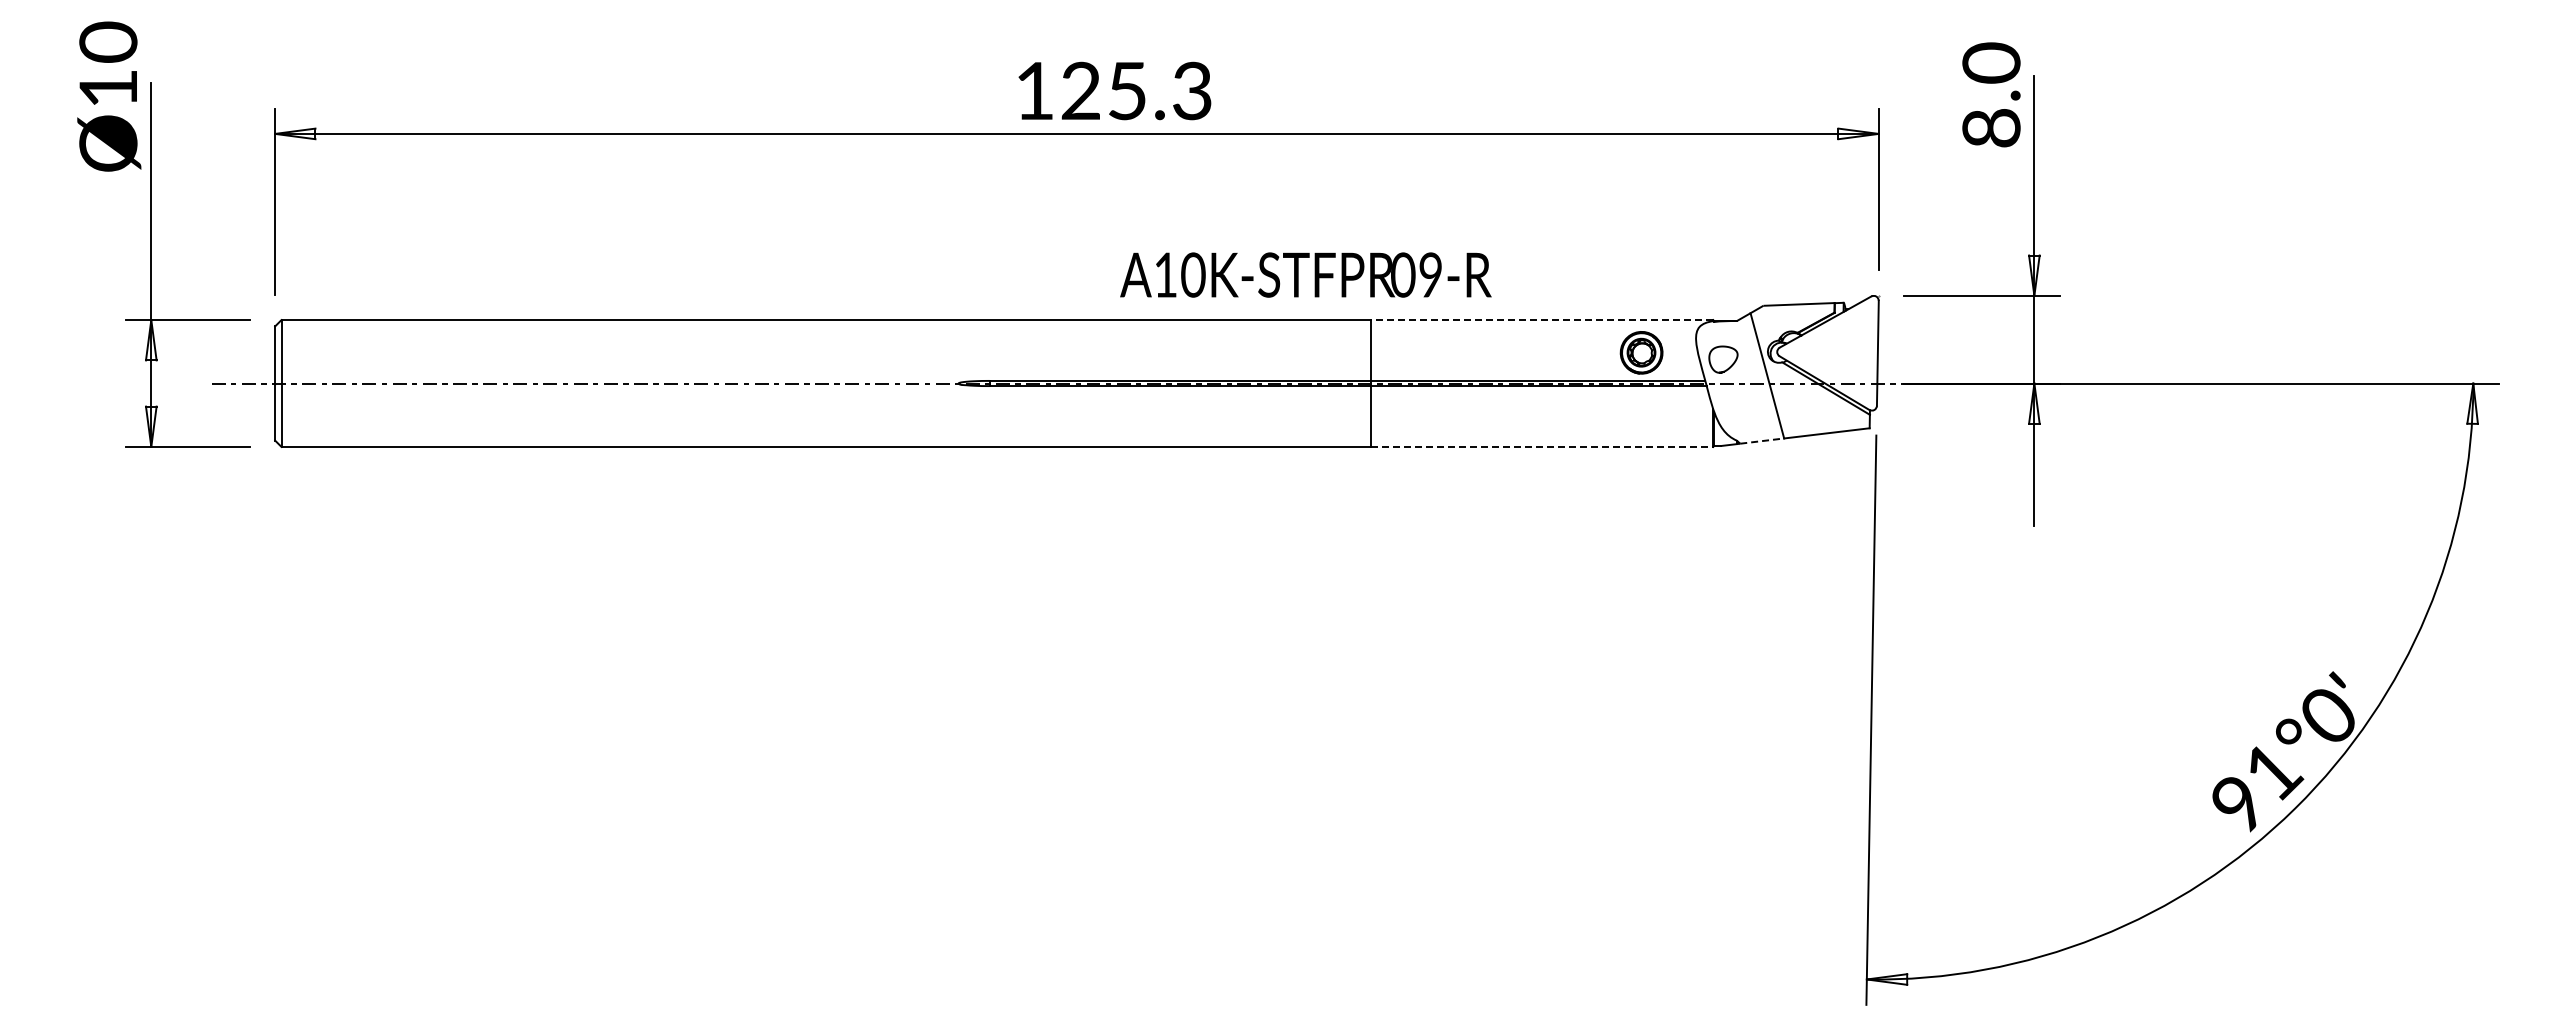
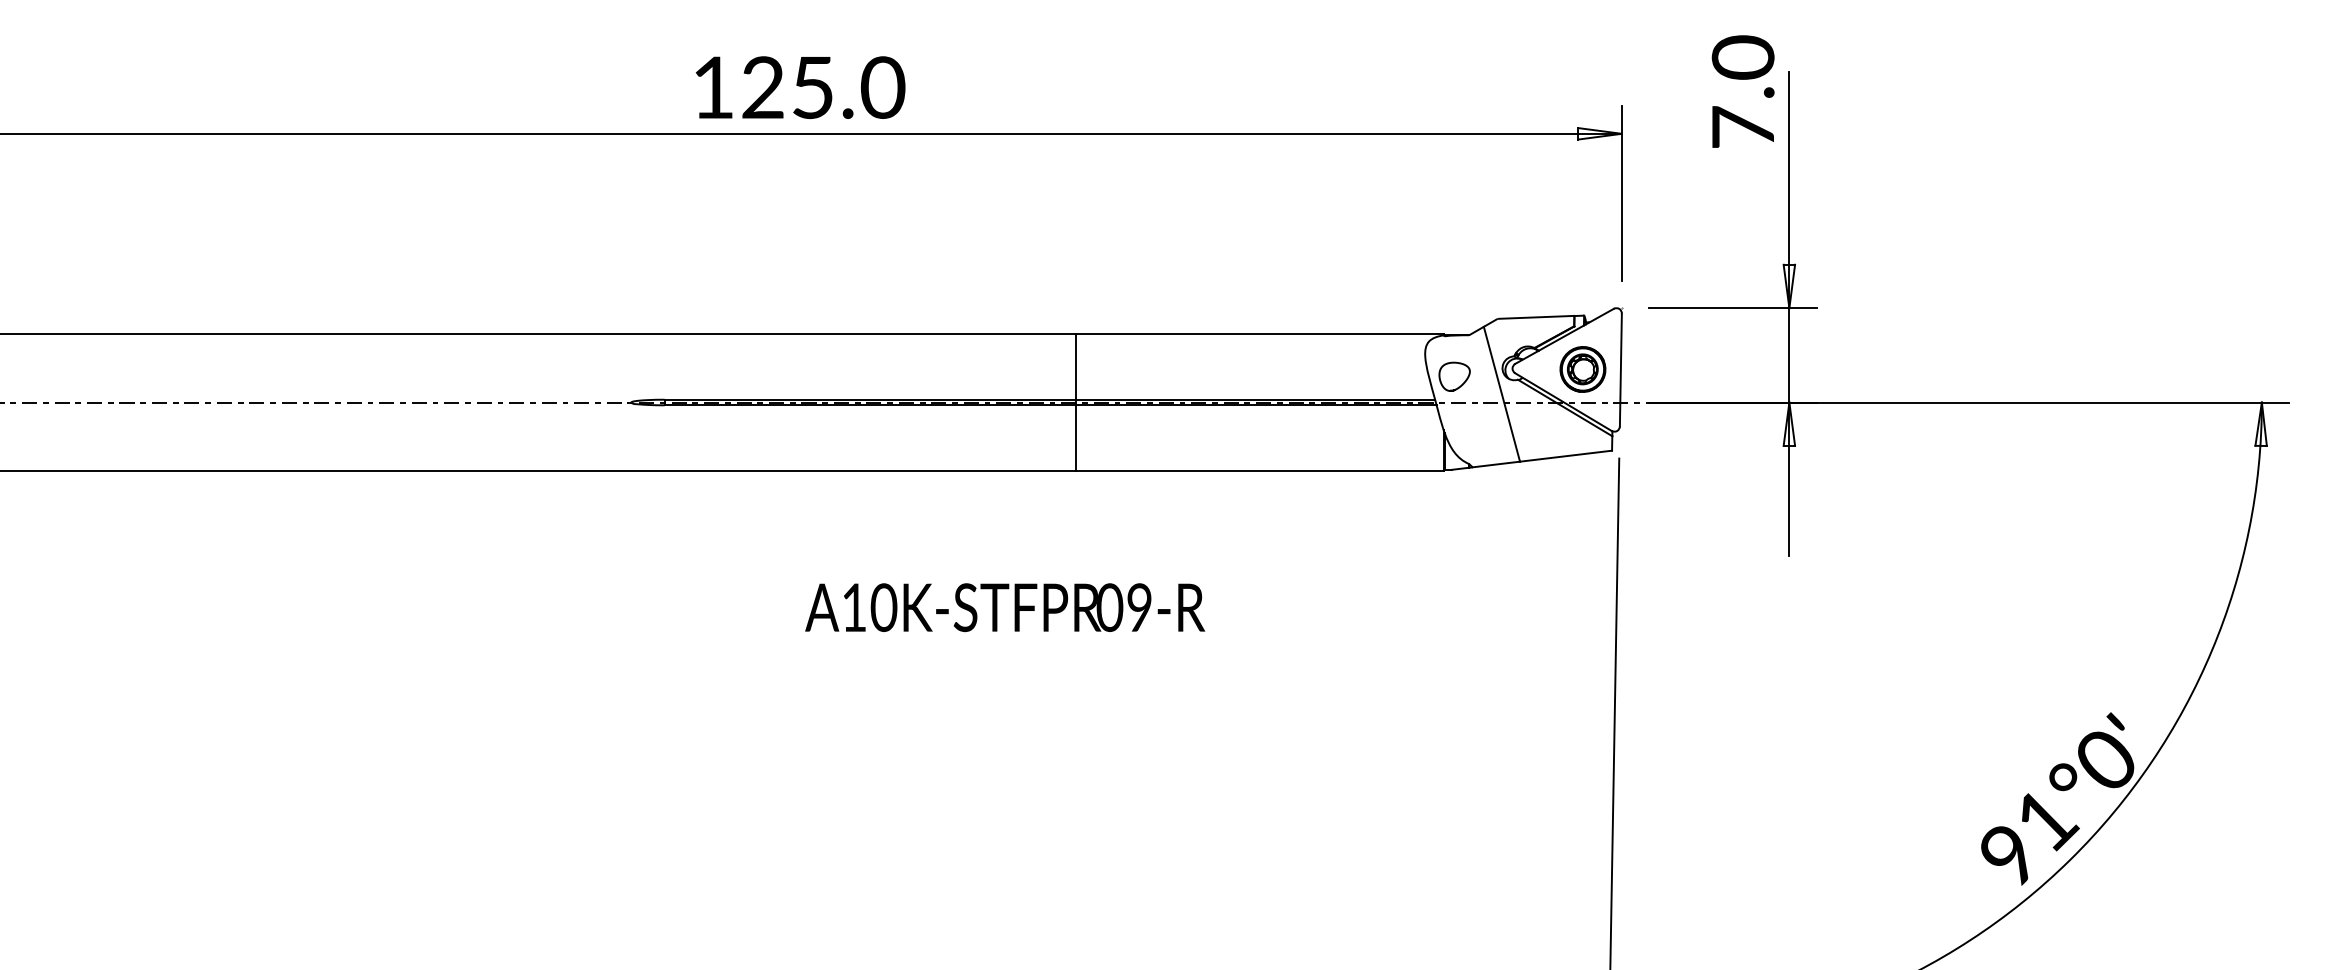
text: (1192, 91) -> (883, 88), 125.3 -> 125.0
text: (1991, 127) -> (1743, 126), 8.0 -> 7.0
text: (1305, 274) -> (1004, 607), moved
line: (1542, 320) -> (1259, 334), dashed -> solid
part: (1641, 352) -> (1582, 369), moved
line: (1762, 441) -> (1496, 464), dashed -> solid
line: (1542, 446) -> (1259, 470), dashed -> solid

